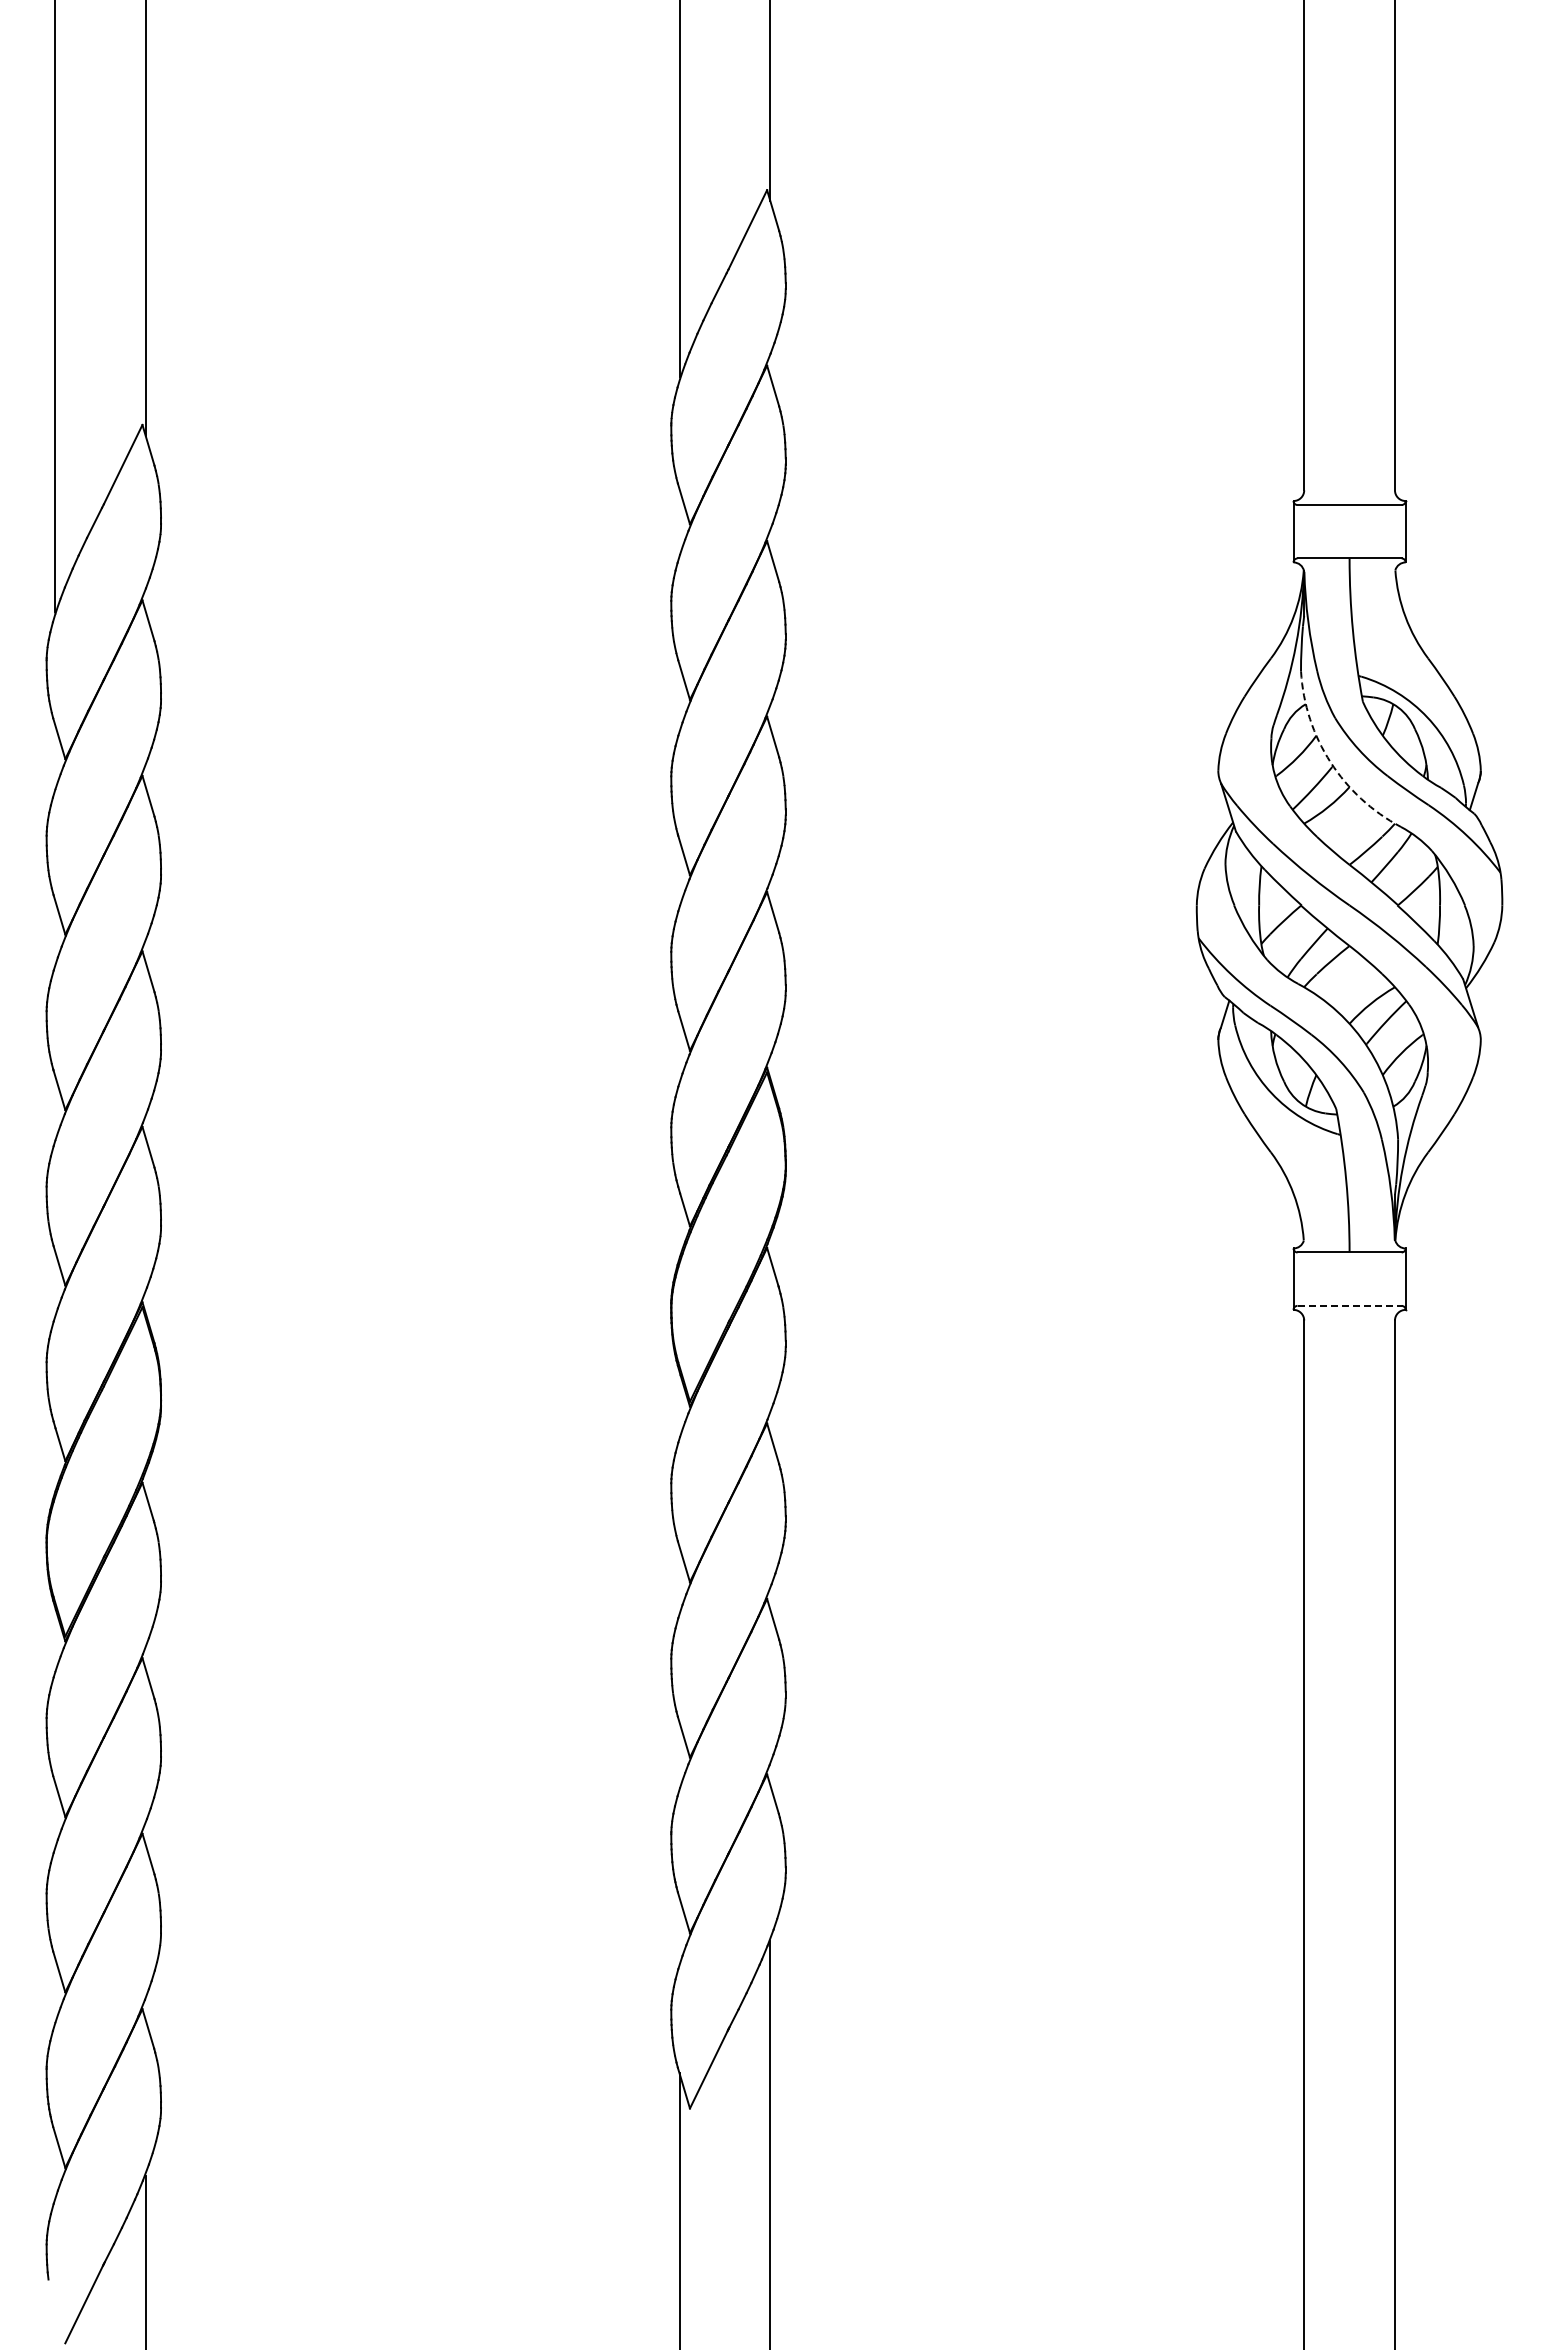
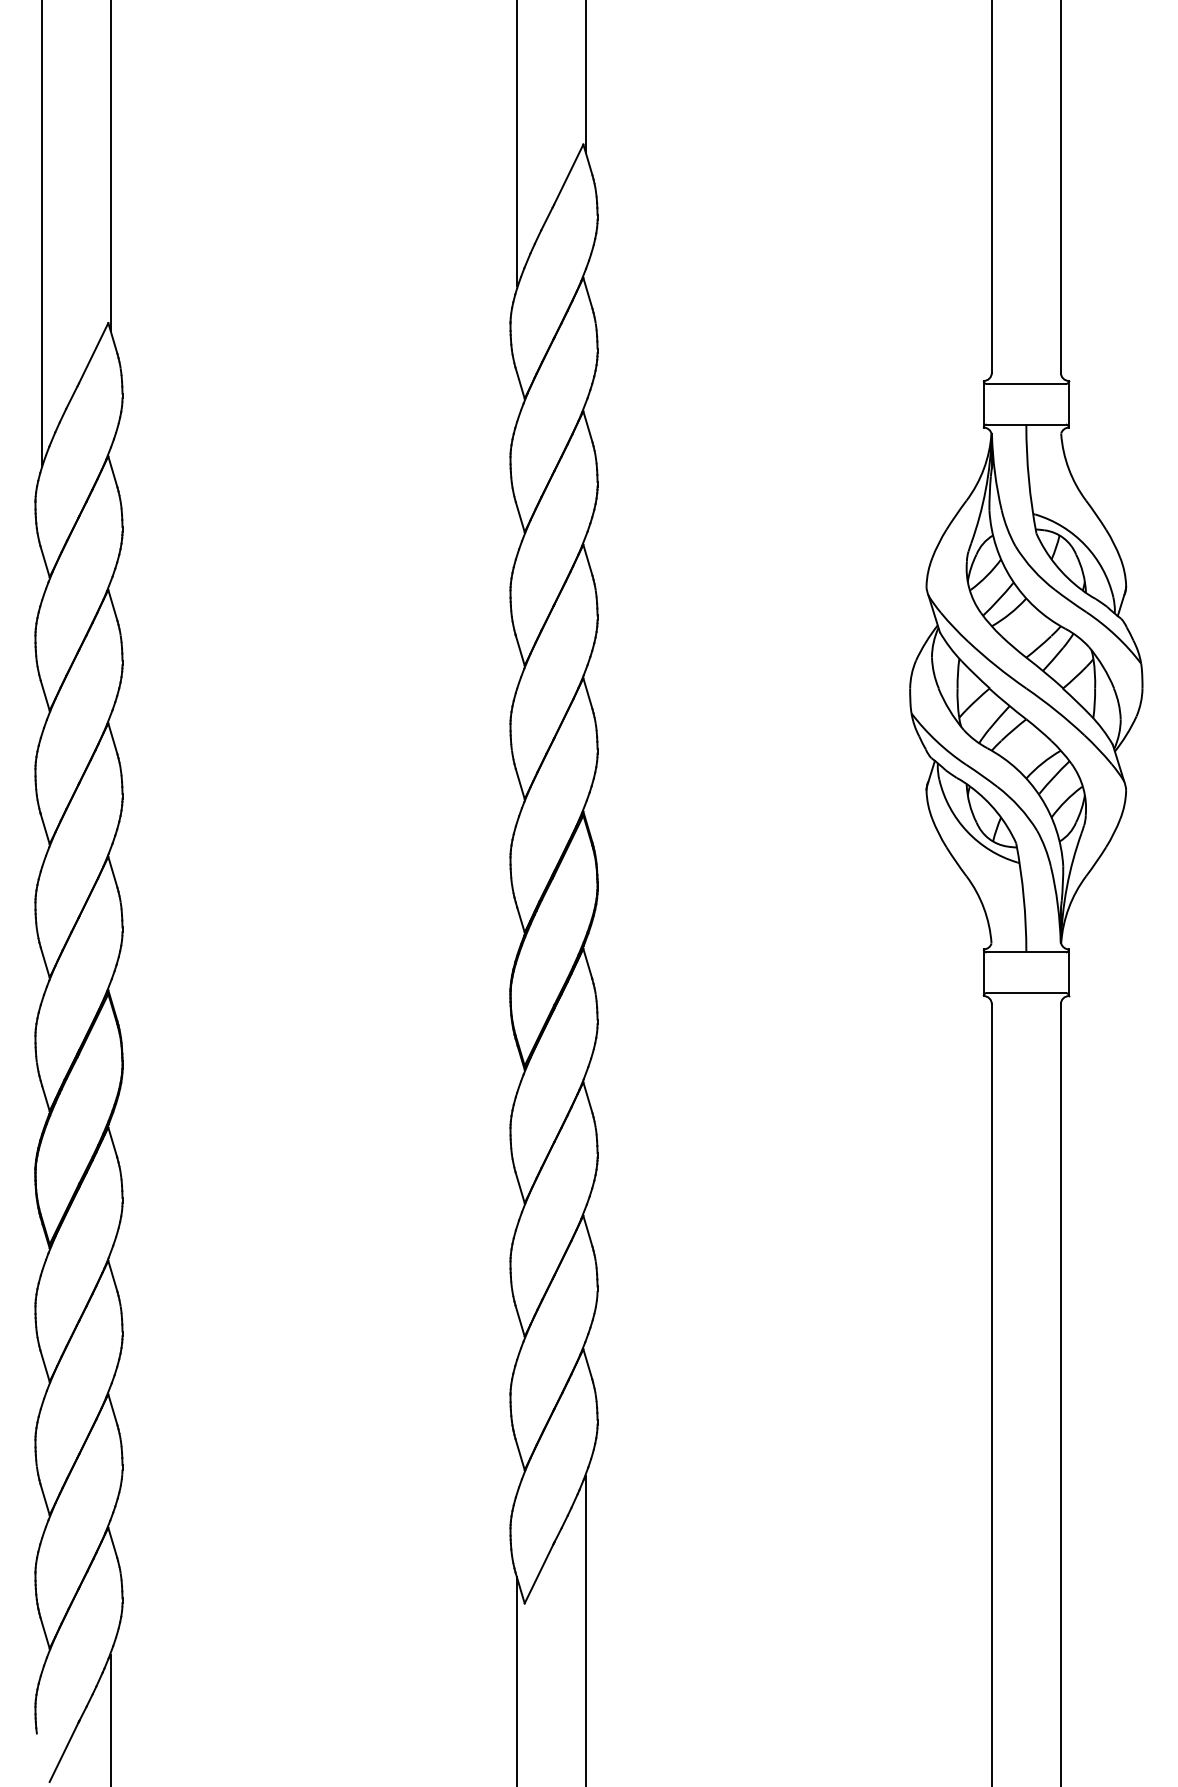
arc: (1330, 762) -> (1011, 579), dashed -> solid
line: (1350, 1305) -> (1027, 992), dashed -> solid

